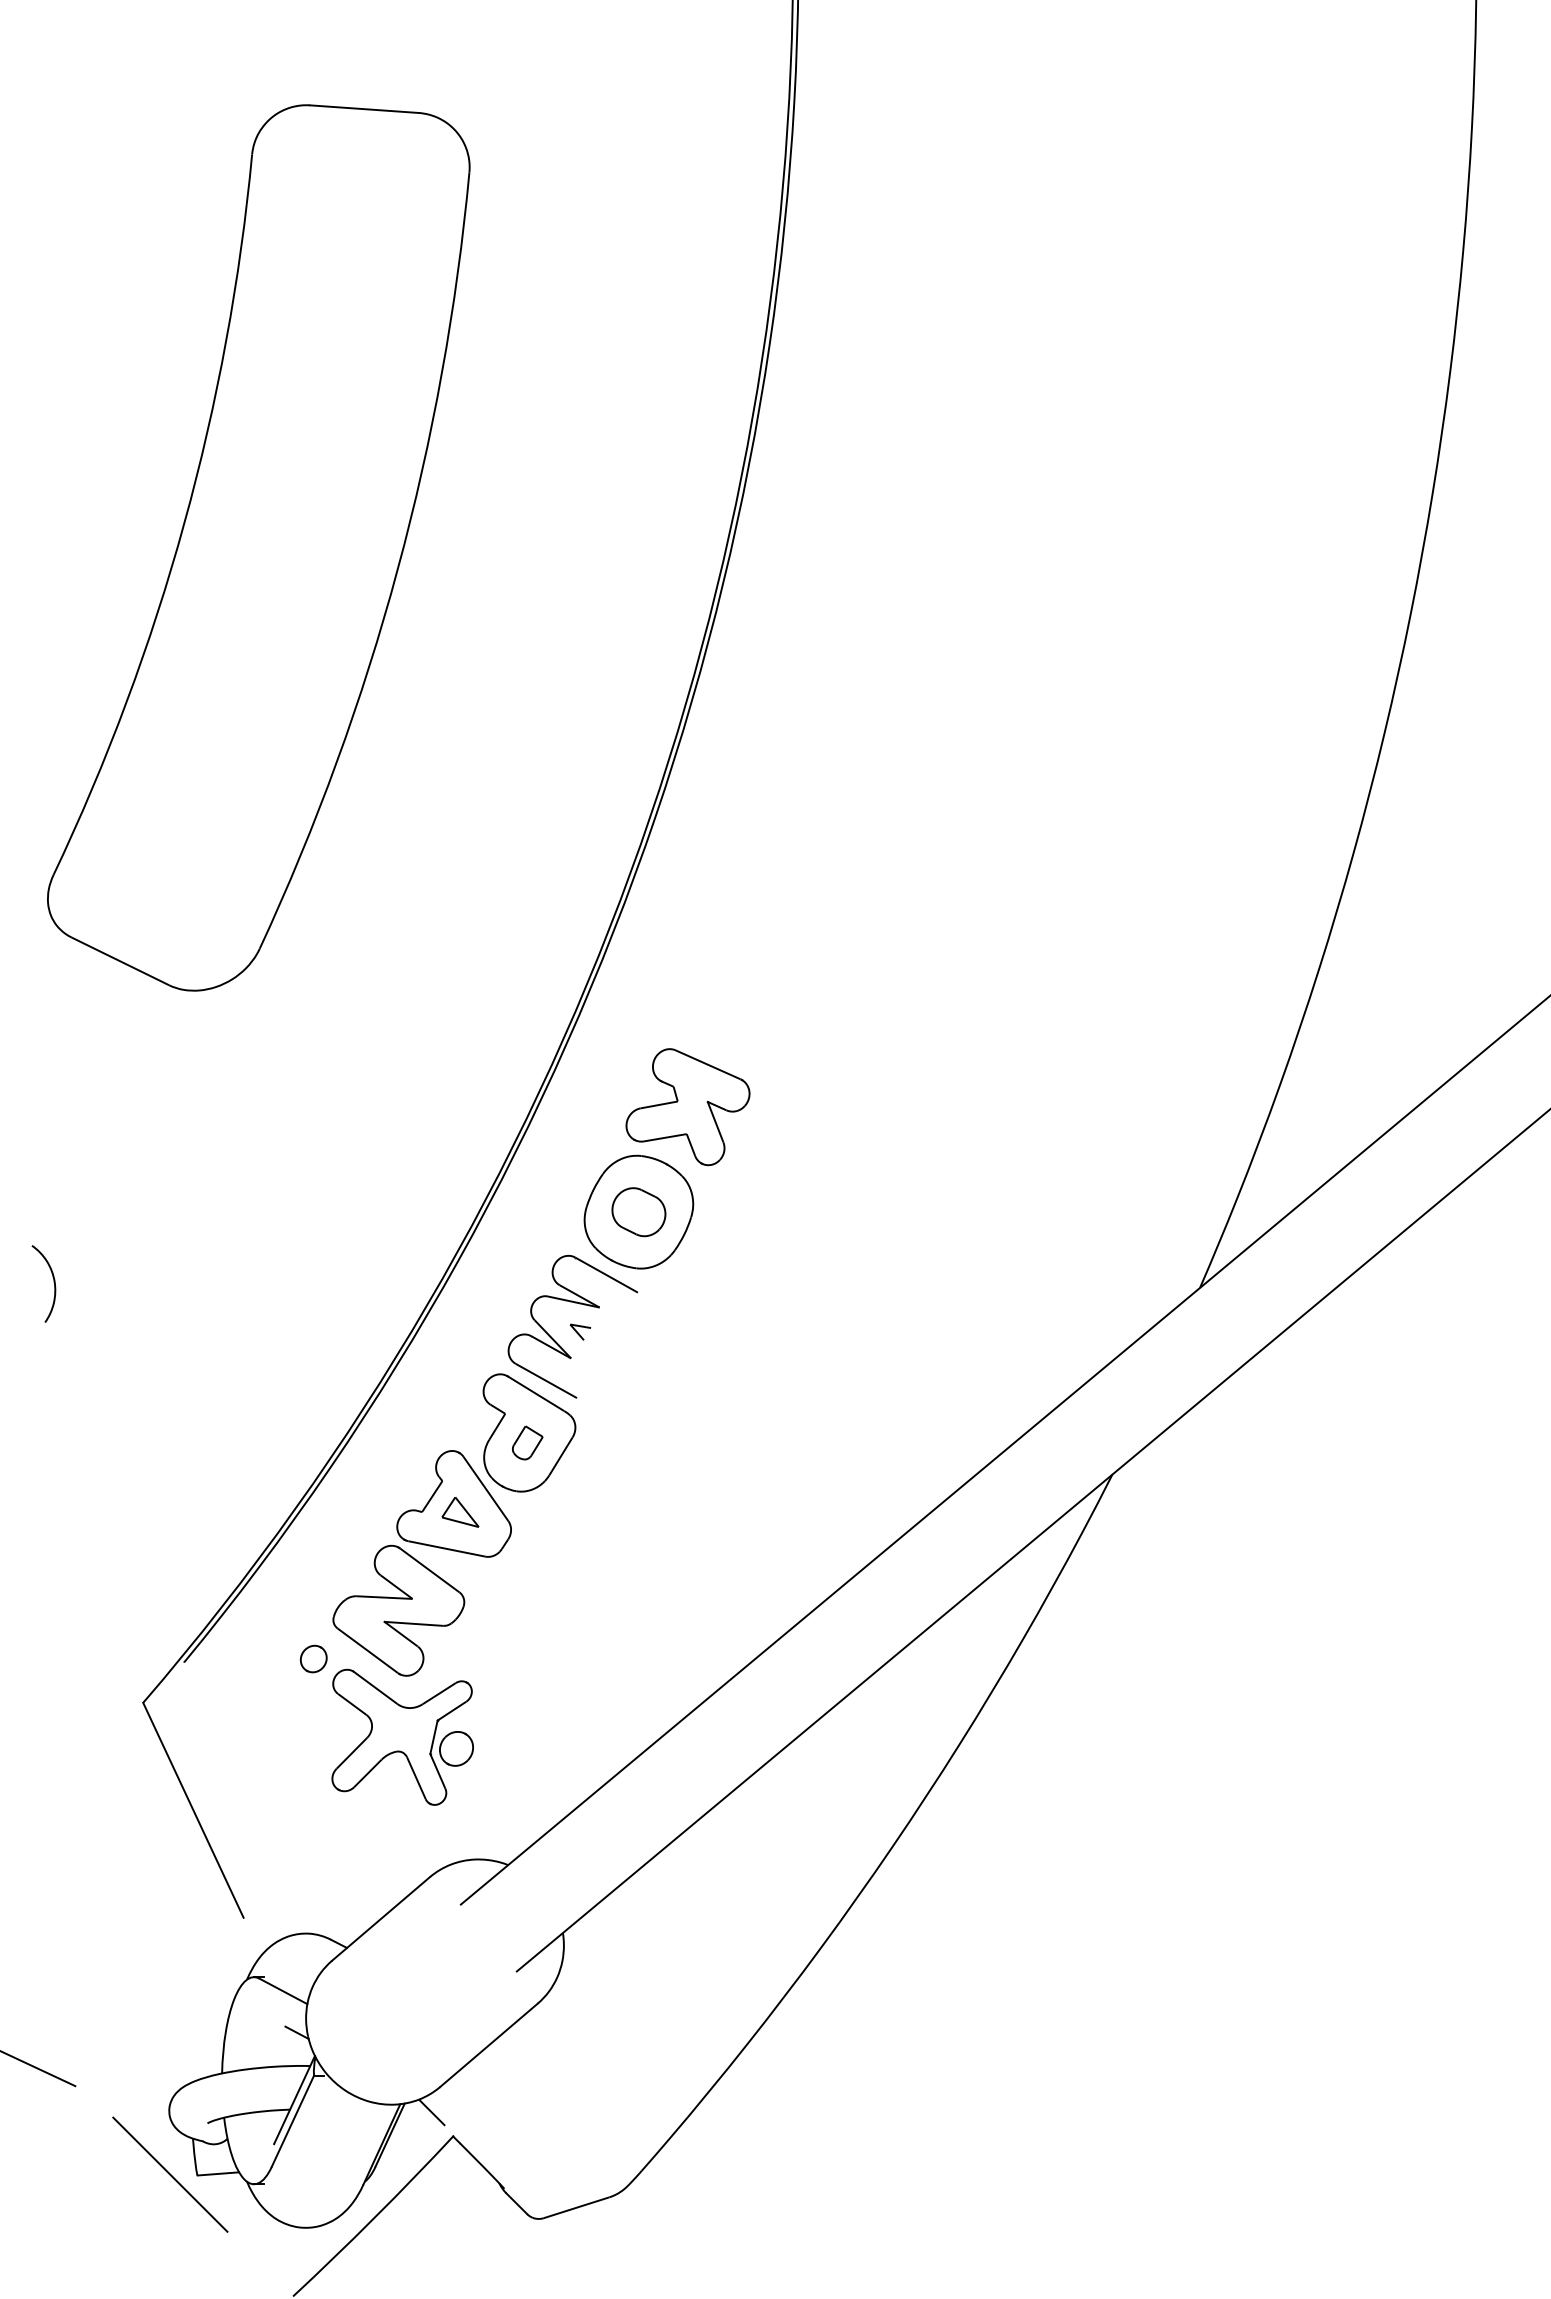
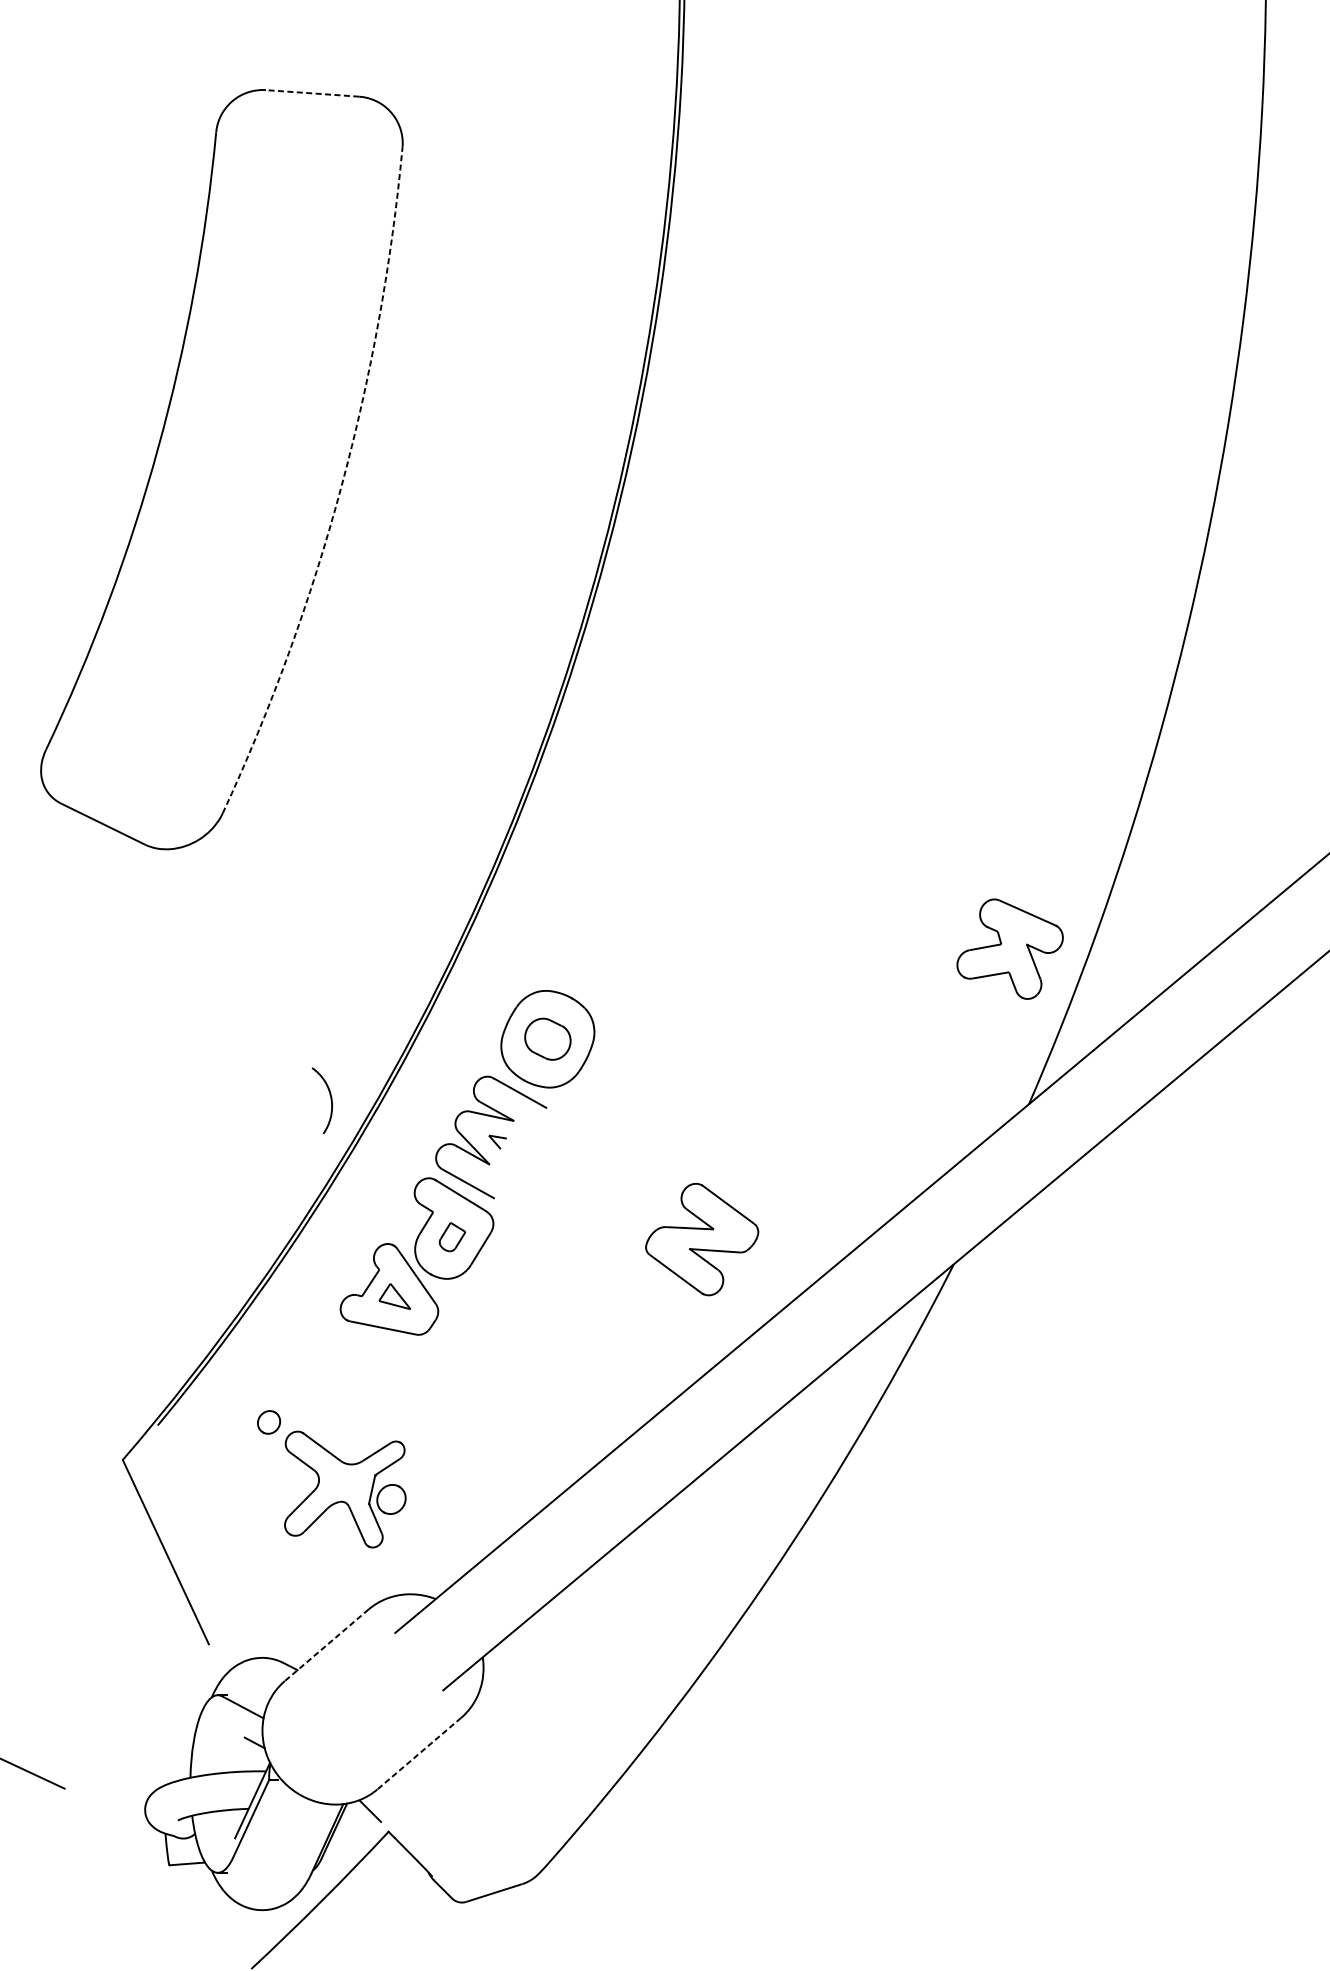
line: (364, 109) -> (312, 93), solid -> dashed
arc: (397, 569) -> (340, 488), solid -> dashed
part: (687, 1107) -> (1009, 949), moved
curve: (53, 1282) -> (330, 1099), moved
part: (398, 1610) -> (701, 1239), moved
line: (380, 1919) -> (326, 1645), solid -> dashed
line: (488, 2045) -> (418, 1753), solid -> dashed
line: (170, 2174) -> (146, 1864), removed

